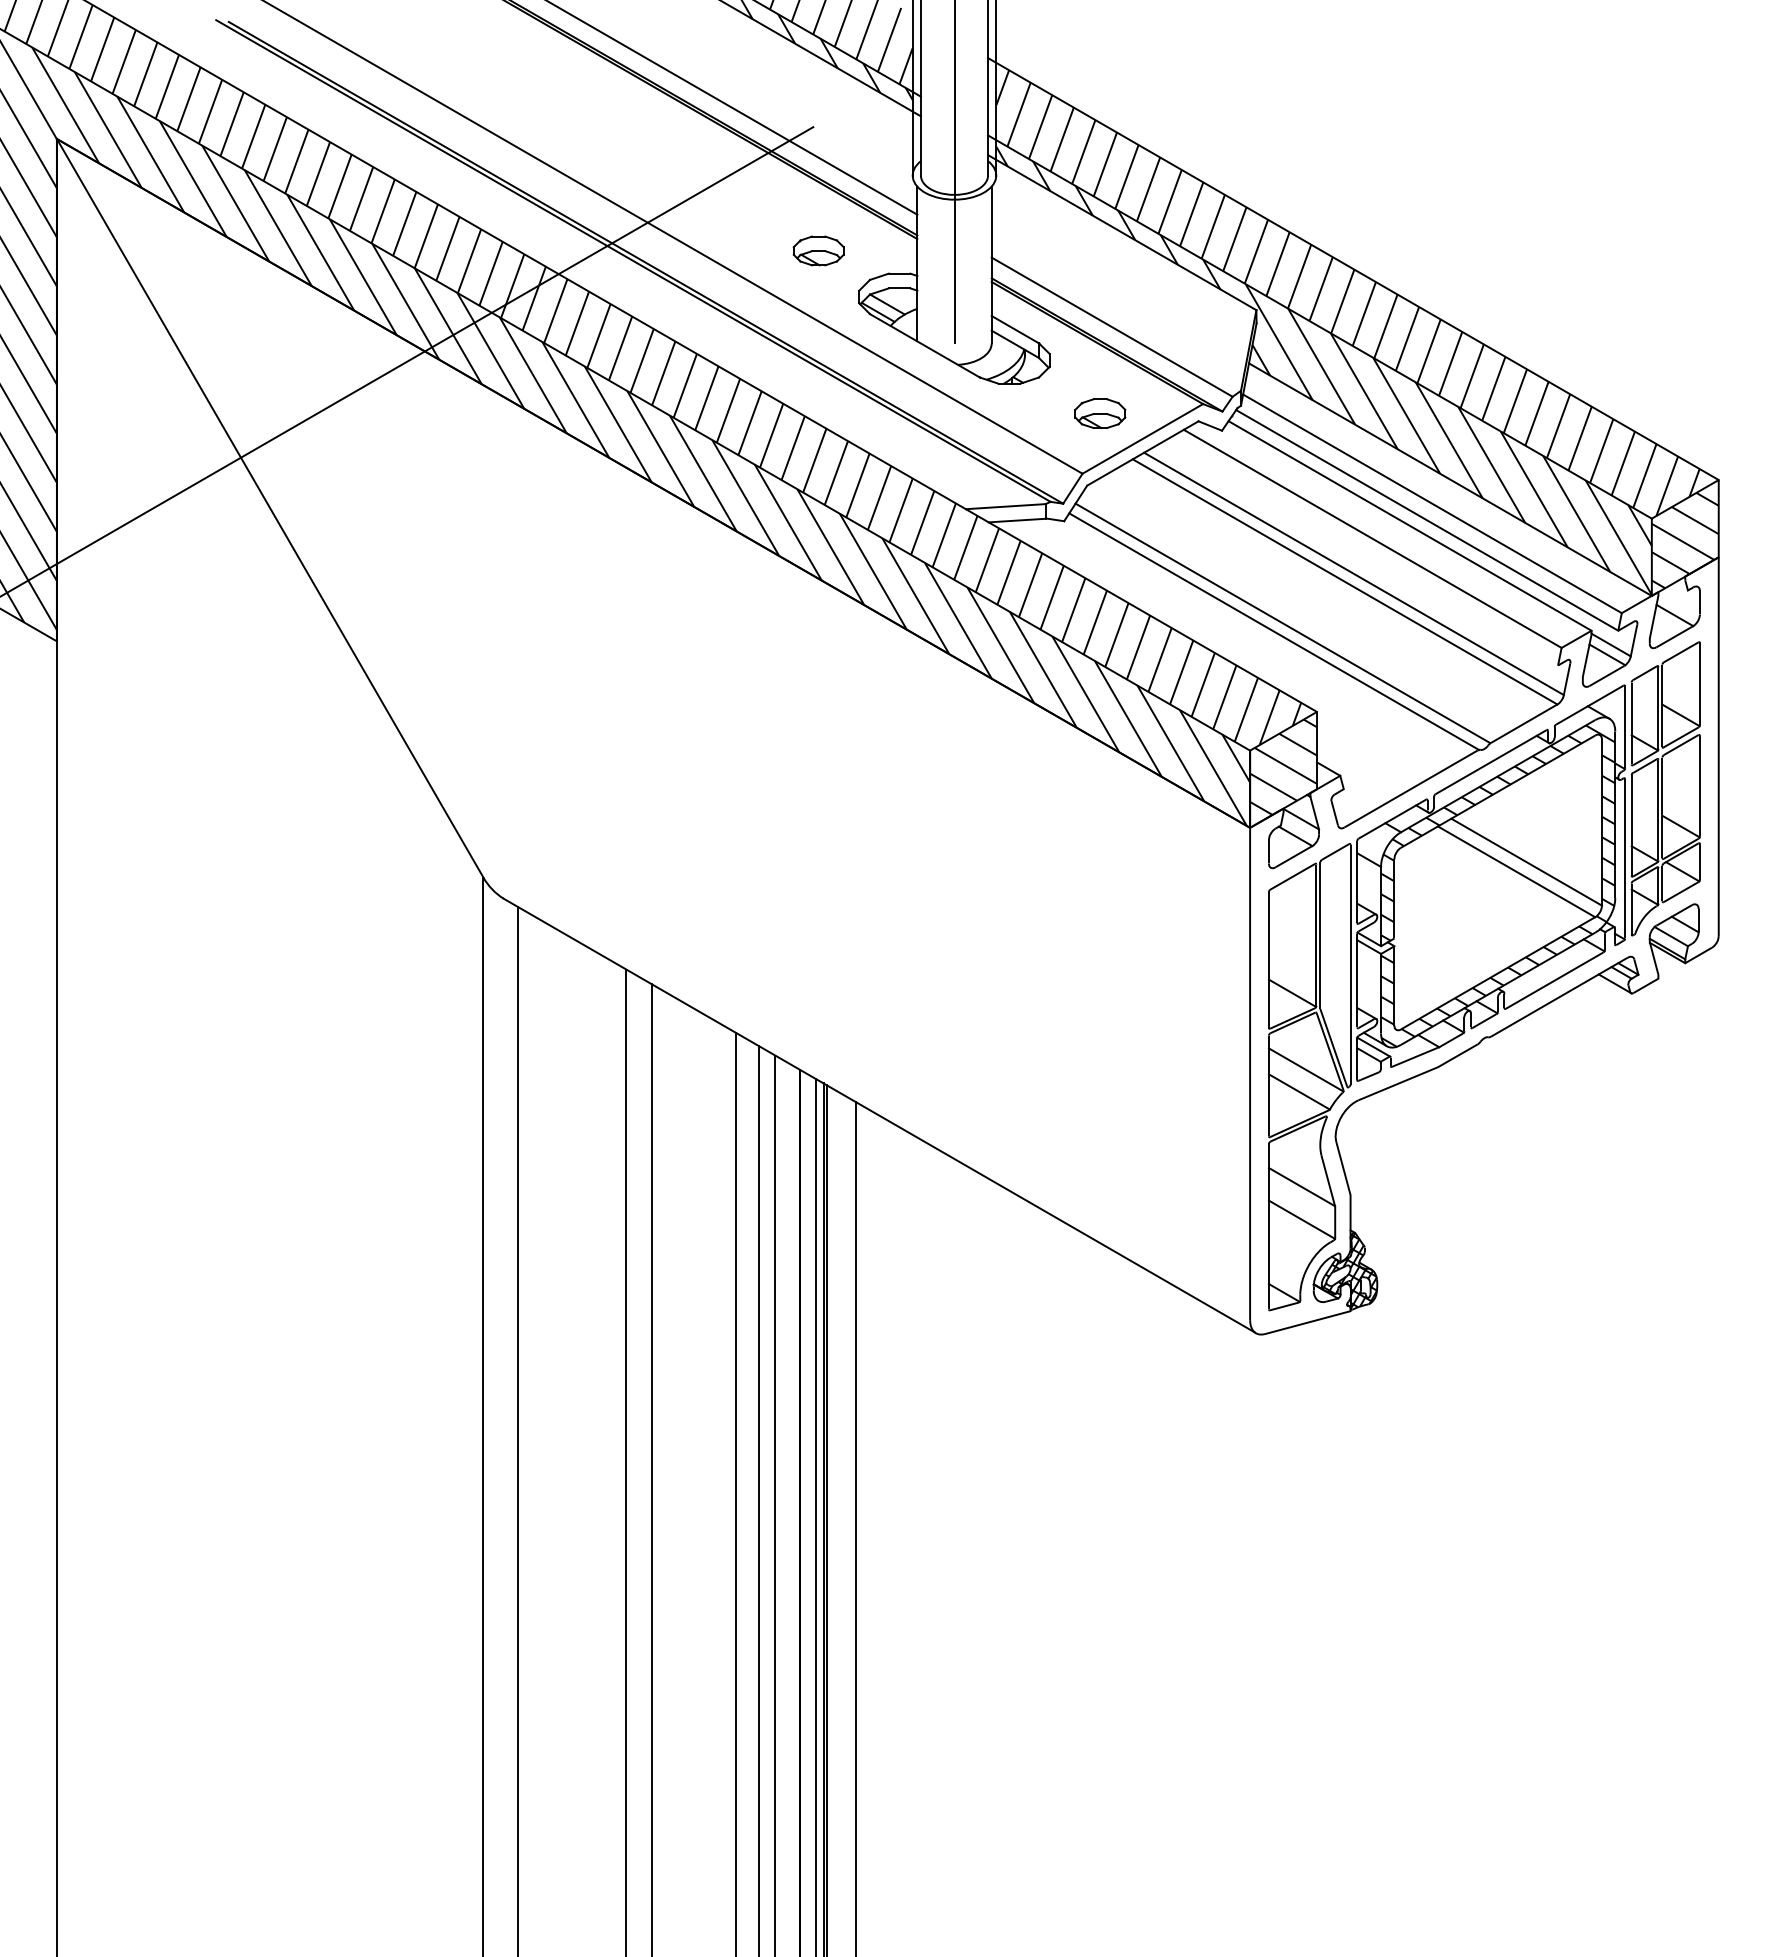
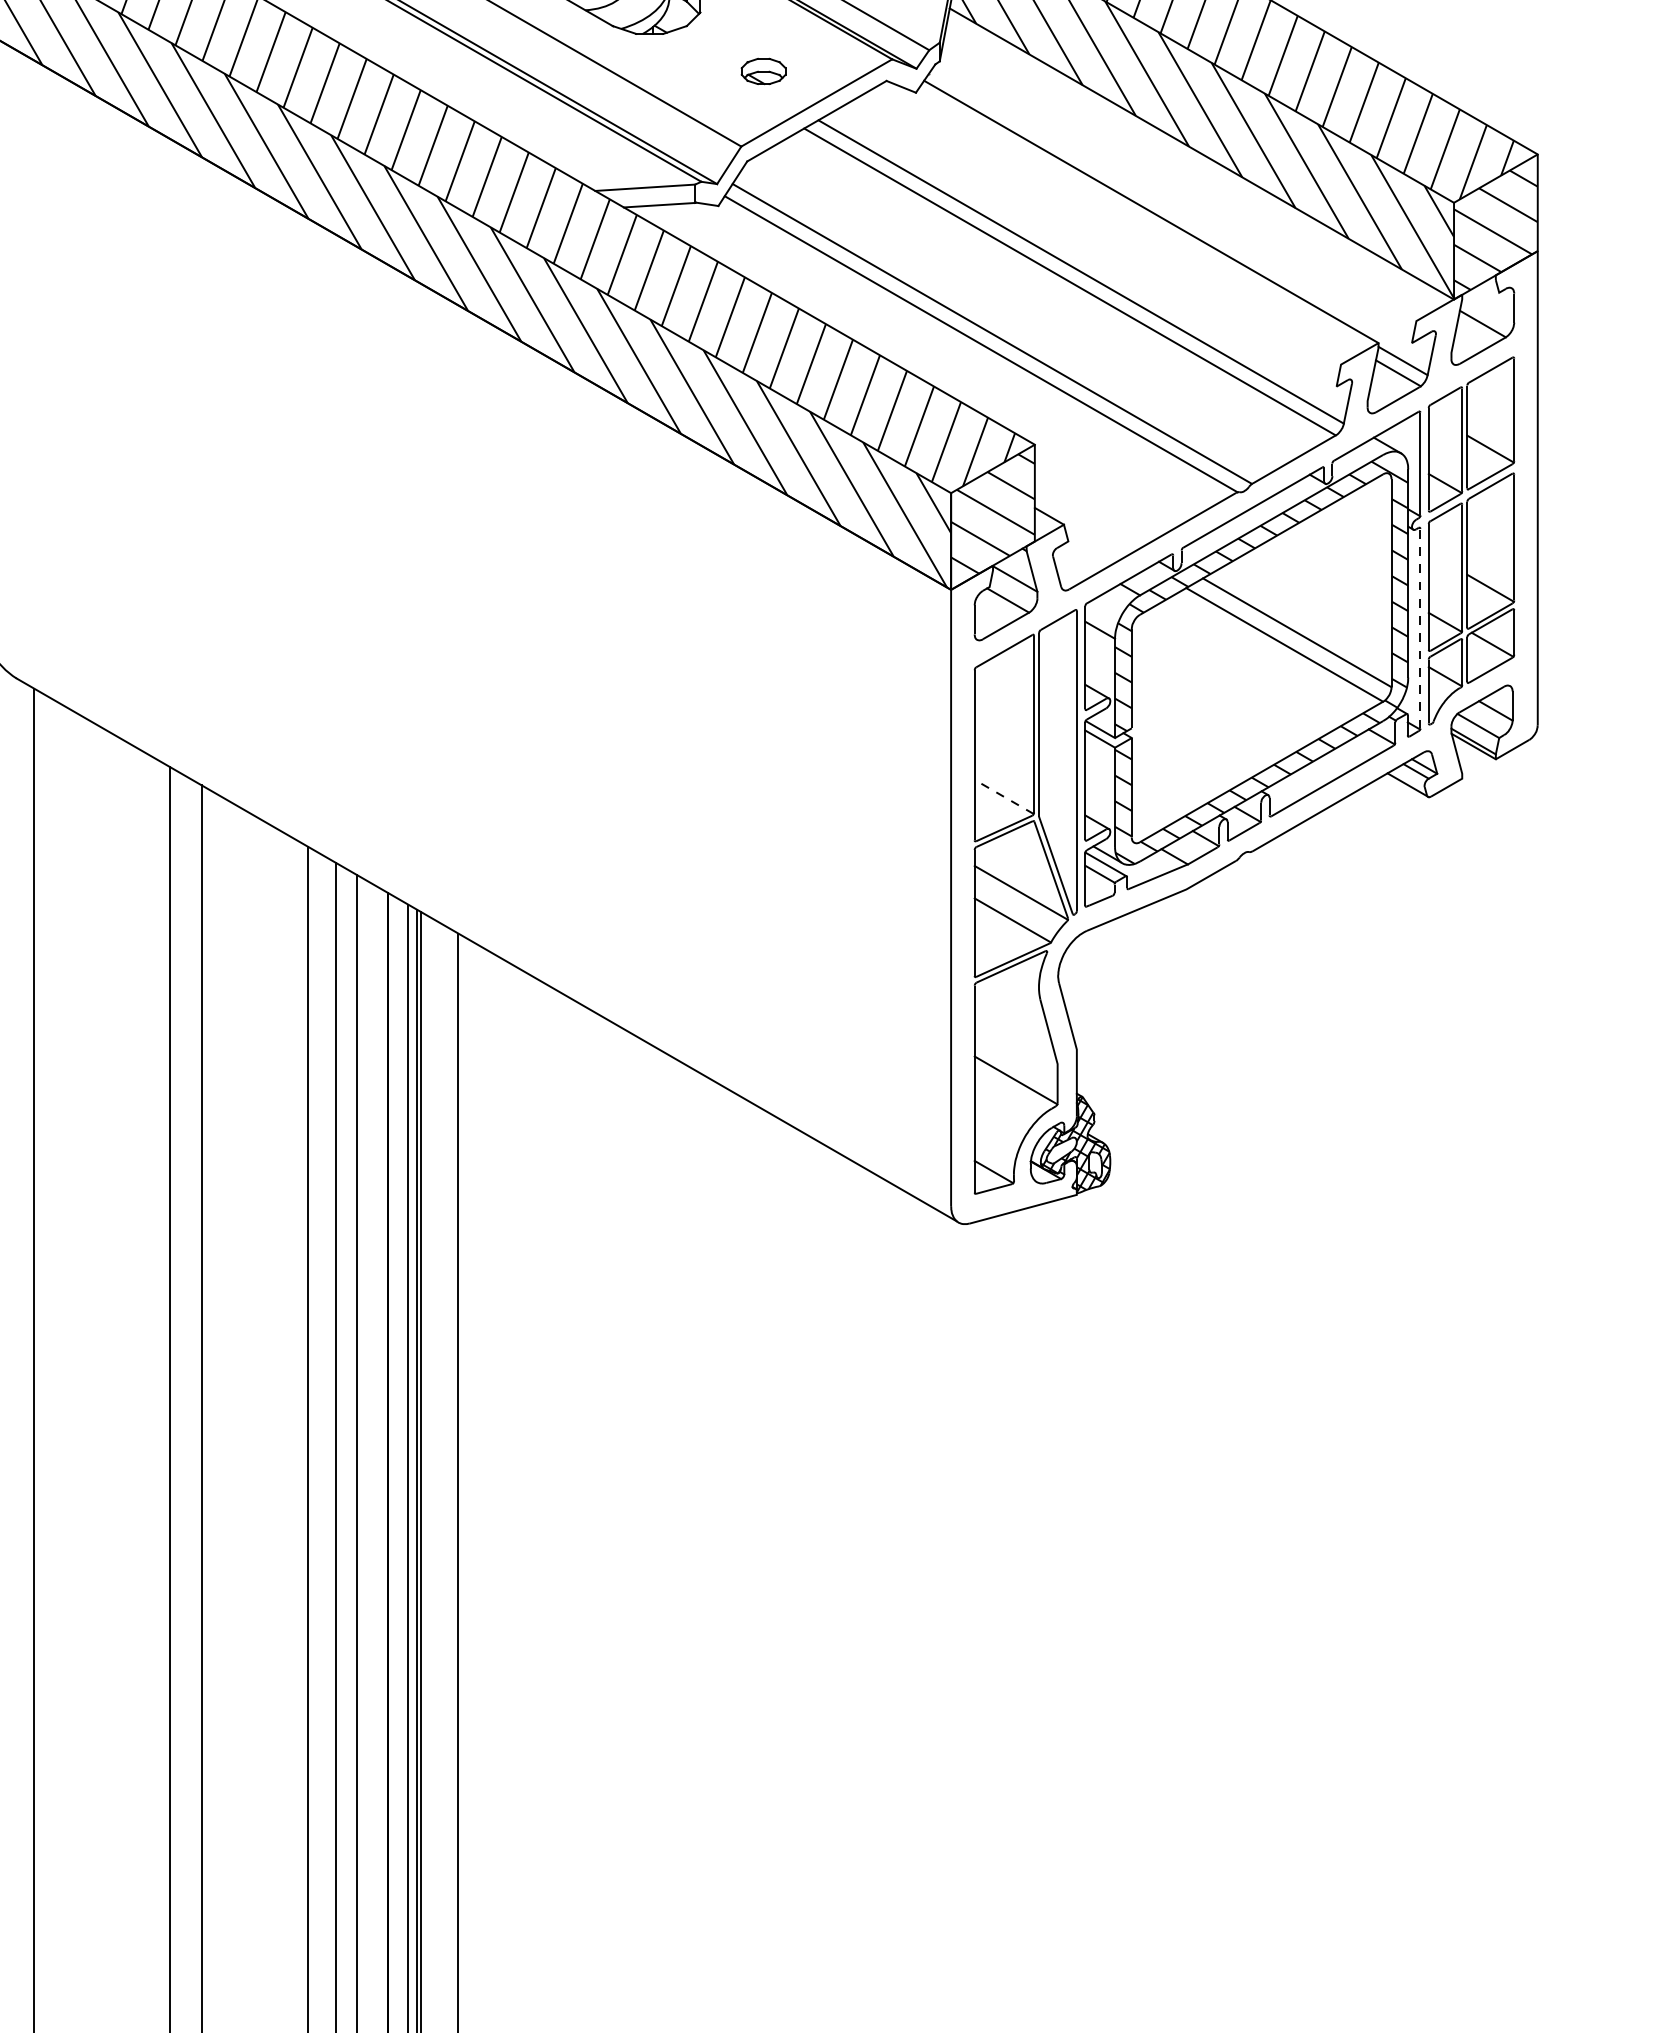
part: (1100, 413) -> (763, 71), size x0.7
line: (1432, 503) -> (1179, 183), removed
line: (1427, 520) -> (1173, 205), removed
line: (1372, 538) -> (1104, 227), removed
line: (1625, 858) -> (1421, 628), solid -> dashed
line: (1292, 993) -> (1004, 797), solid -> dashed
line: (1301, 1187) -> (1015, 1040), removed

